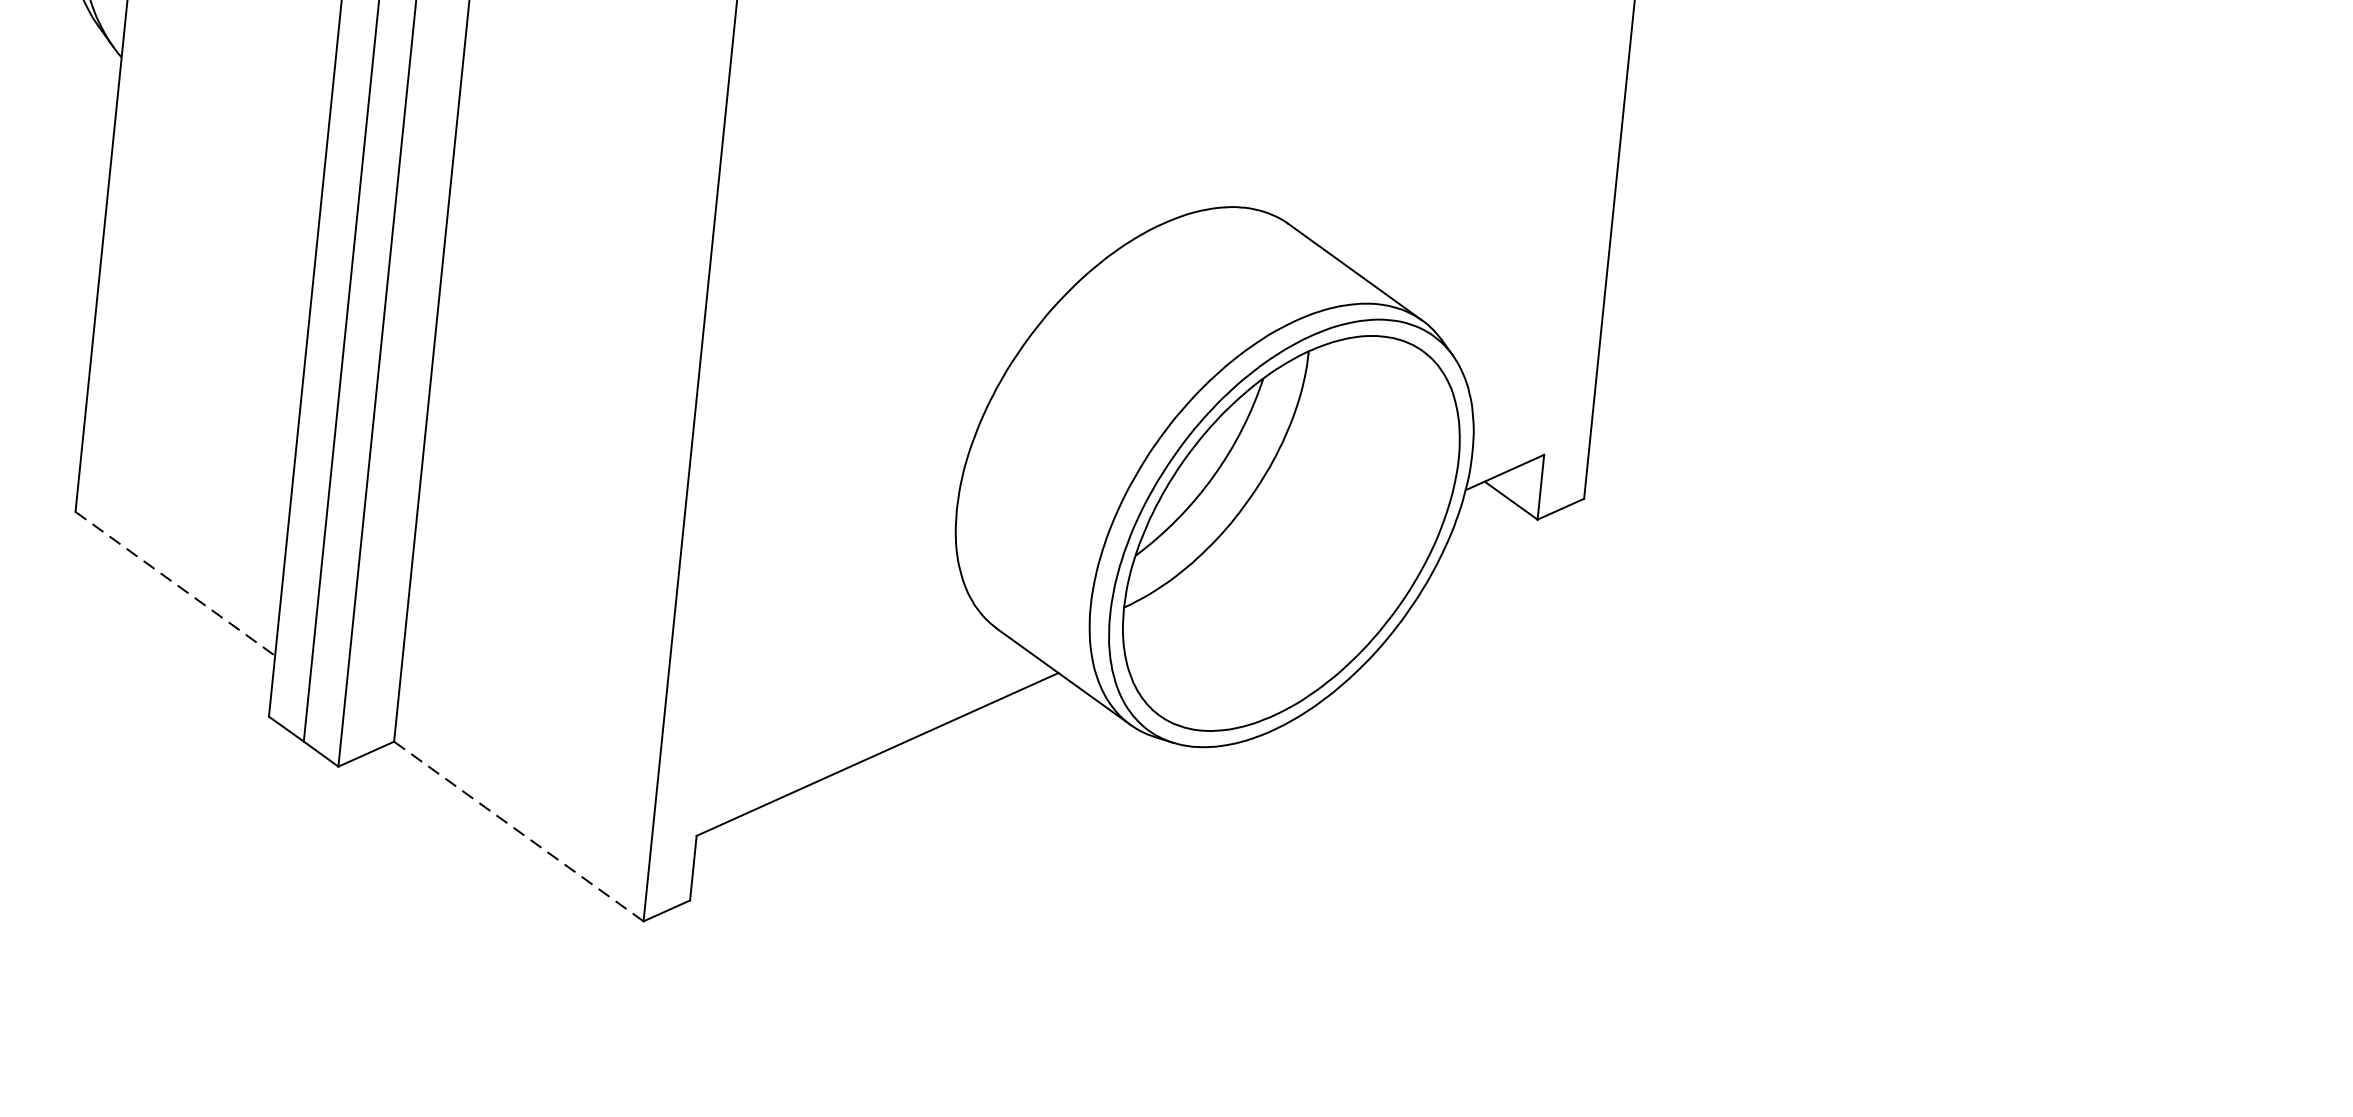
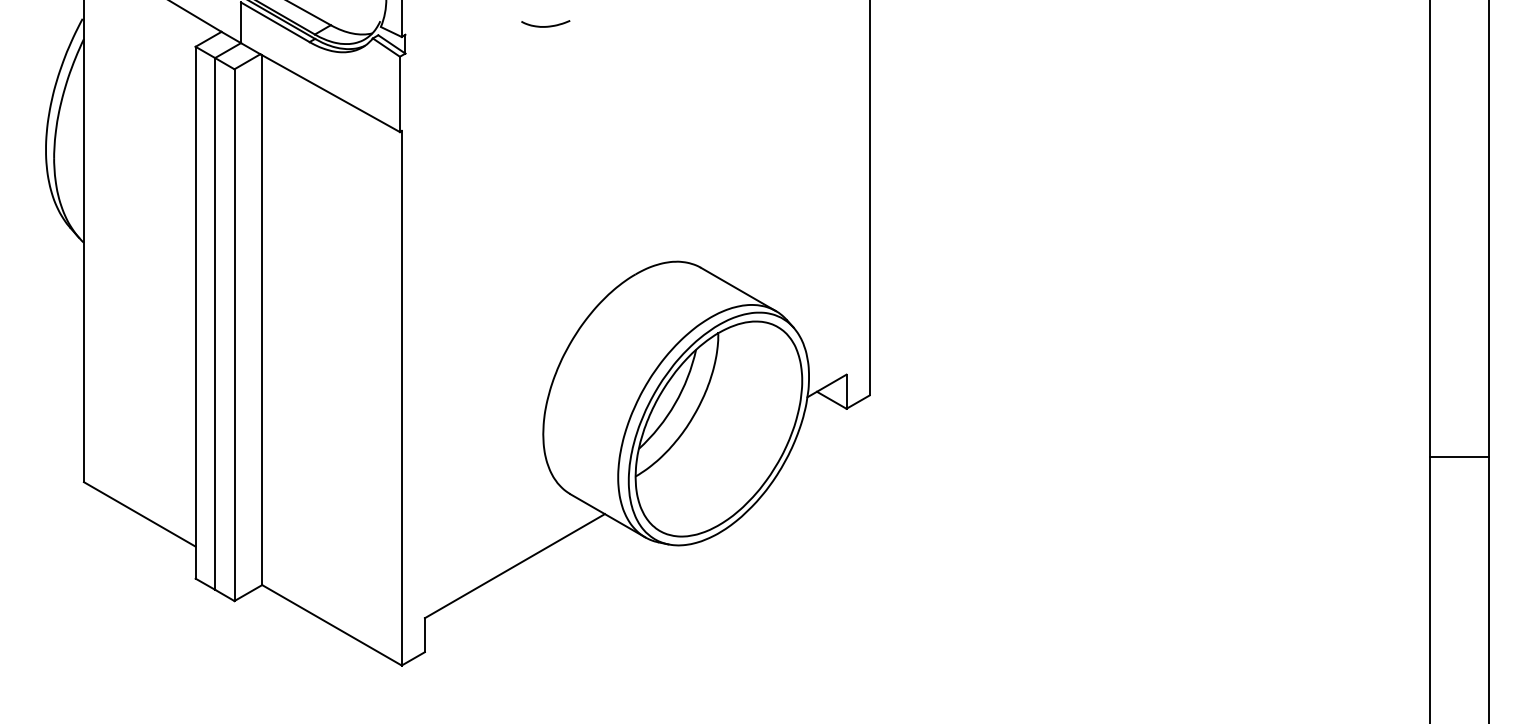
line: (176, 584) -> (140, 514), dashed -> solid
line: (519, 831) -> (332, 625), dashed -> solid

